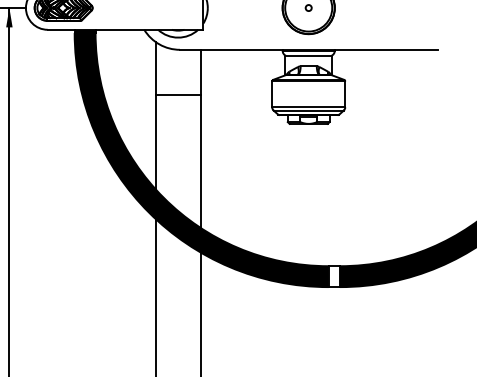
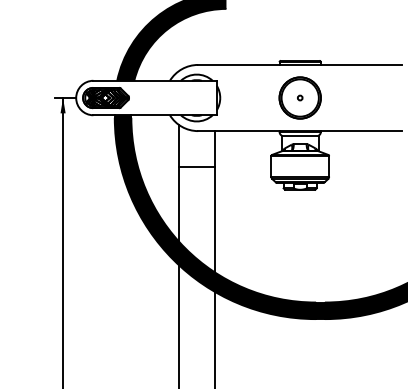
fill: (334, 276) -> (320, 310), added

